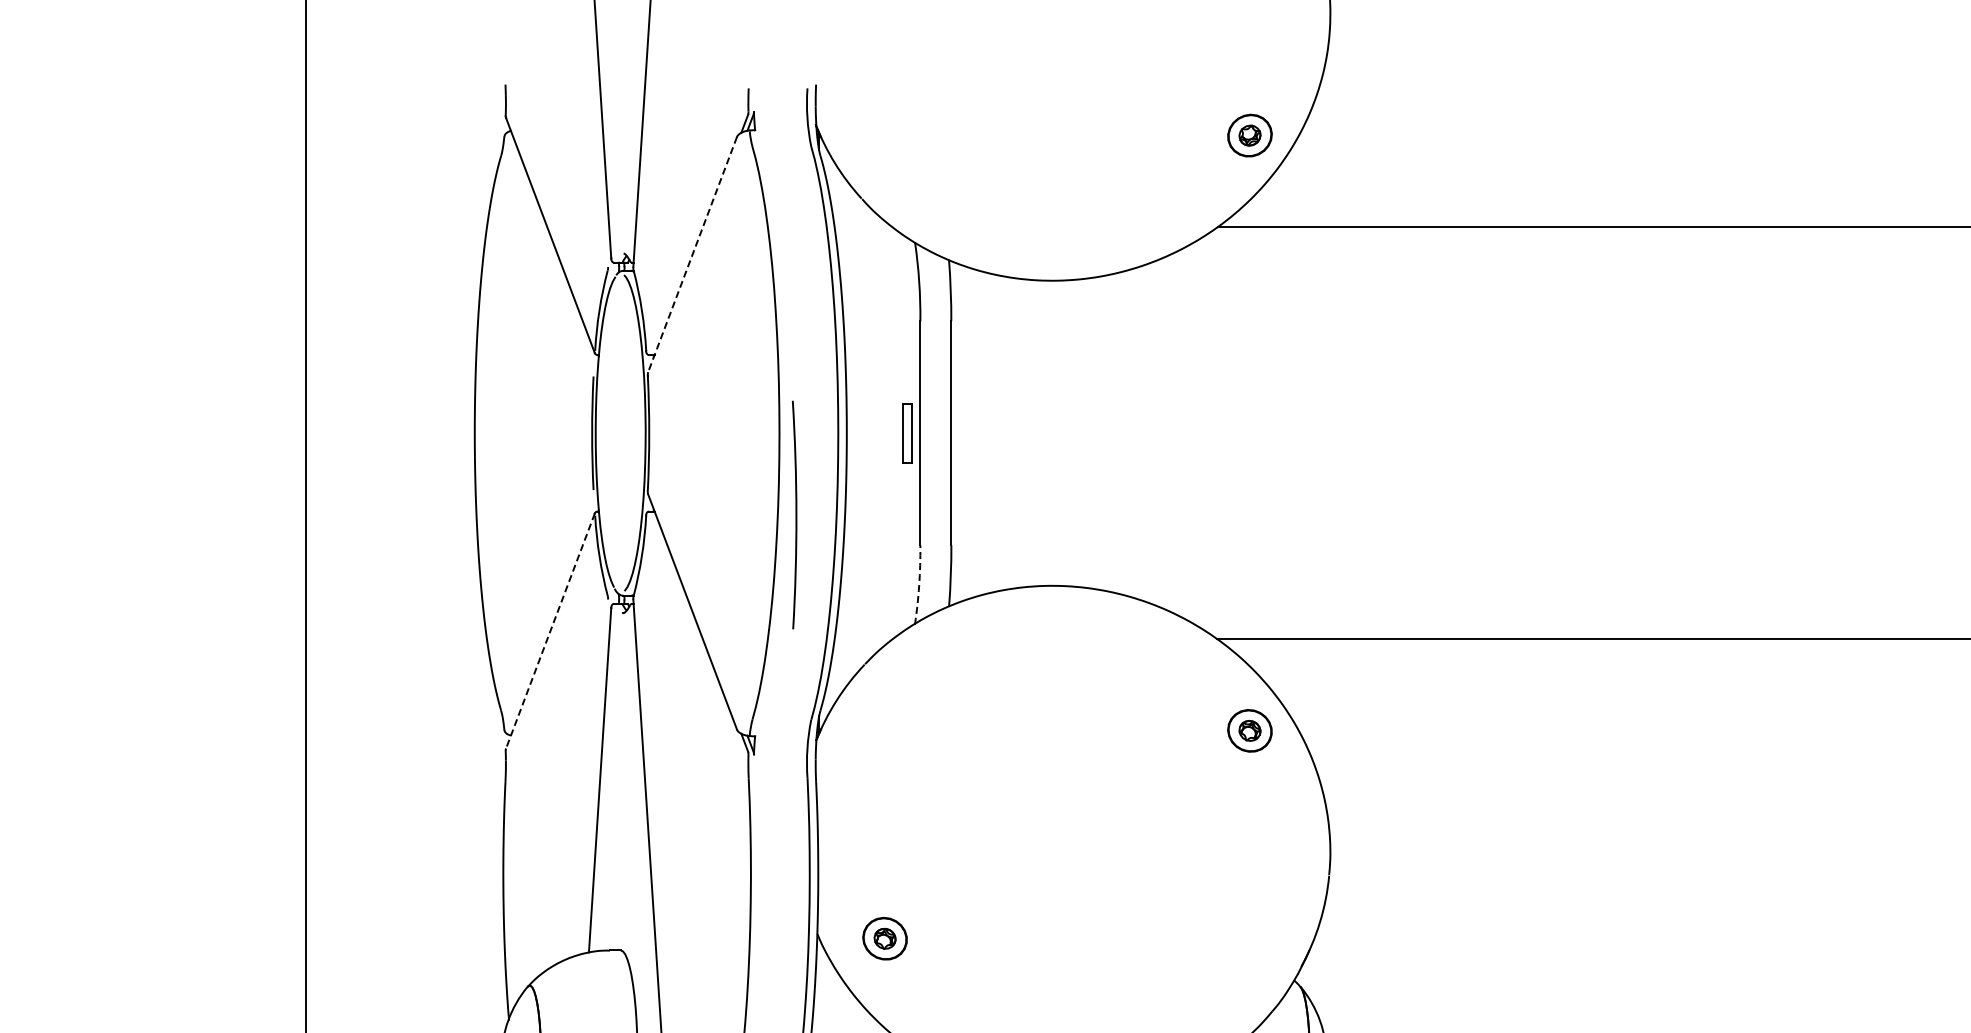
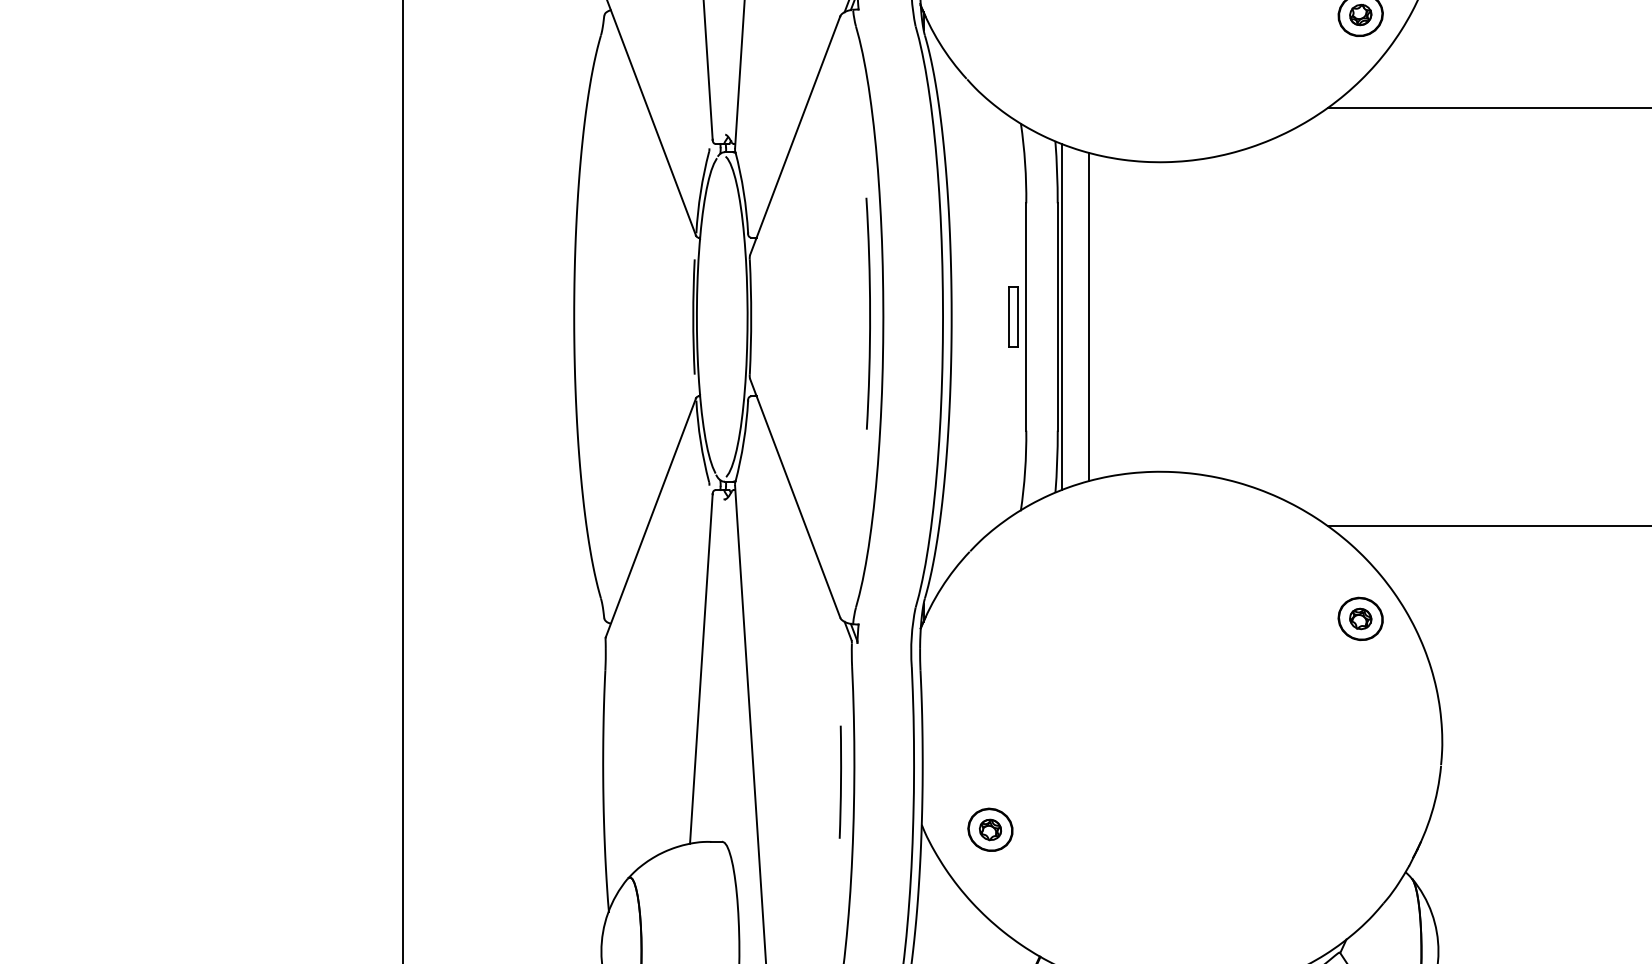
line: (692, 254) -> (795, 135), dashed -> solid
line: (955, 432) -> (1061, 316), added
line: (982, 432) -> (1089, 316), added
arc: (795, 514) -> (869, 313), moved
arc: (919, 585) -> (1025, 471), dashed -> solid
line: (550, 631) -> (651, 518), dashed -> solid
line: (736, 891) -> (839, 781), added

